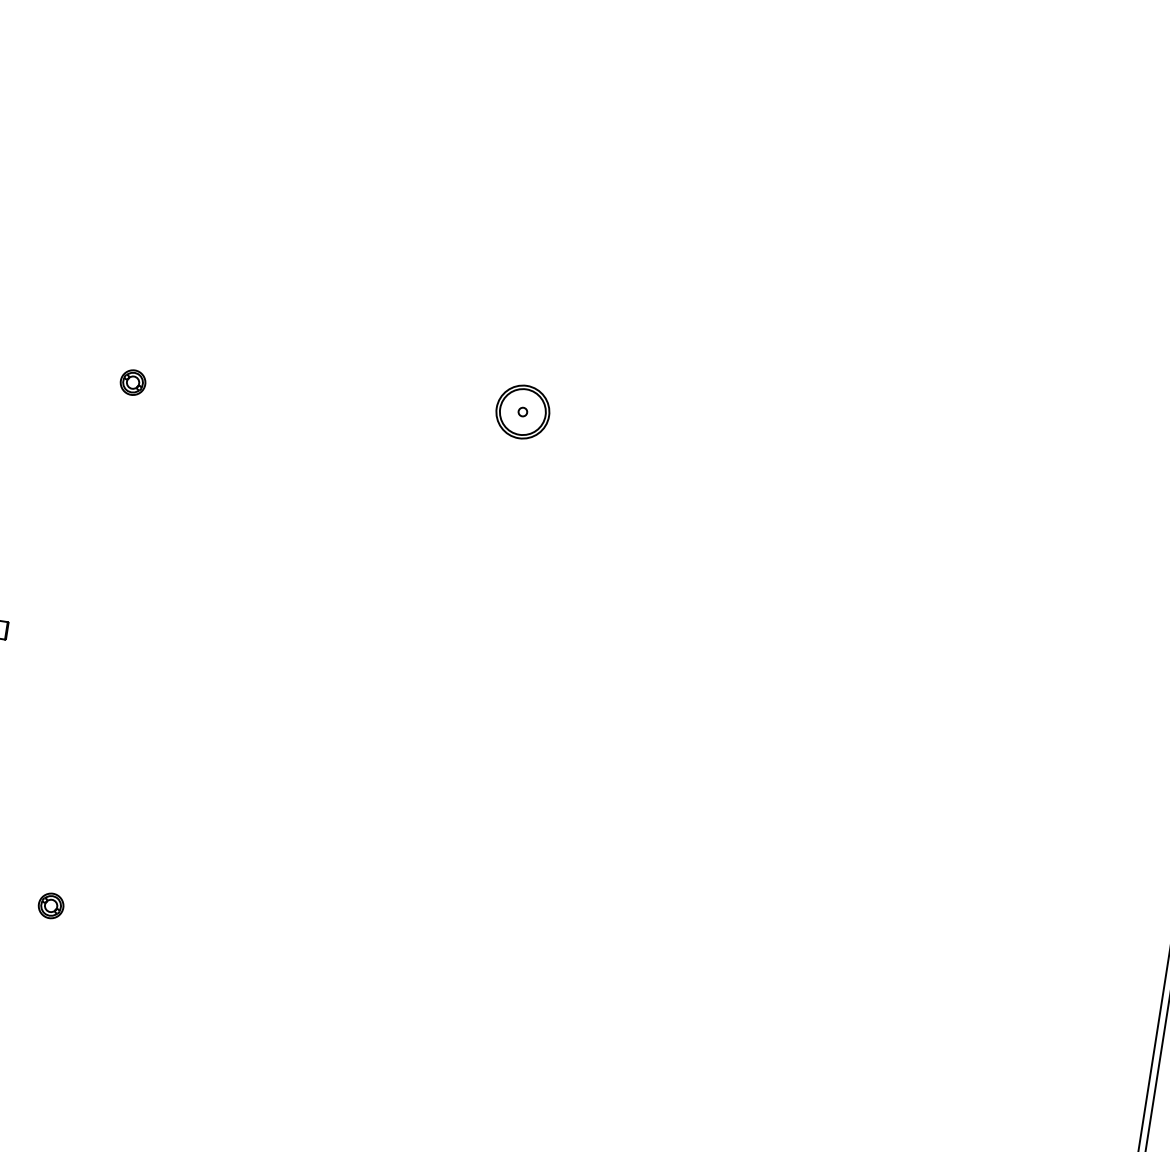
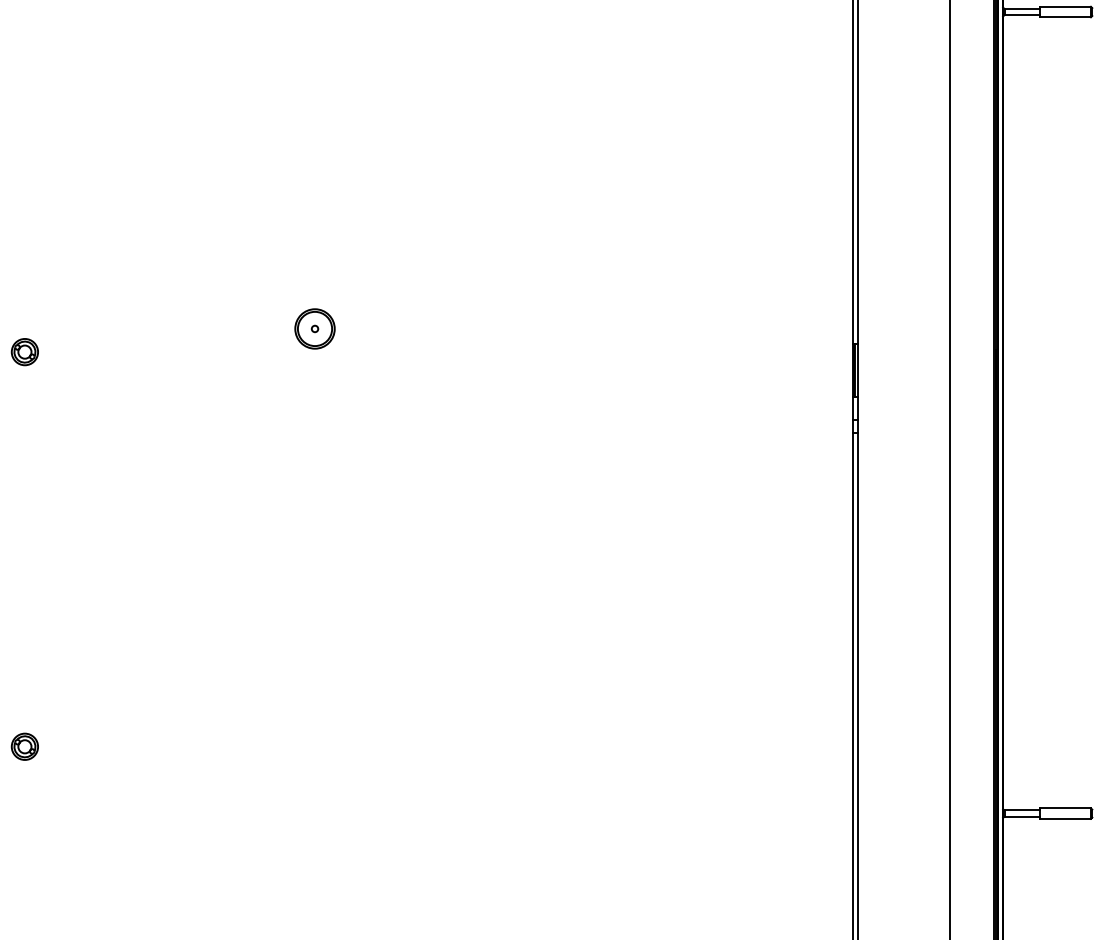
part: (132, 382) -> (24, 352), size x1.43
part: (50, 905) -> (24, 746), size x1.43

